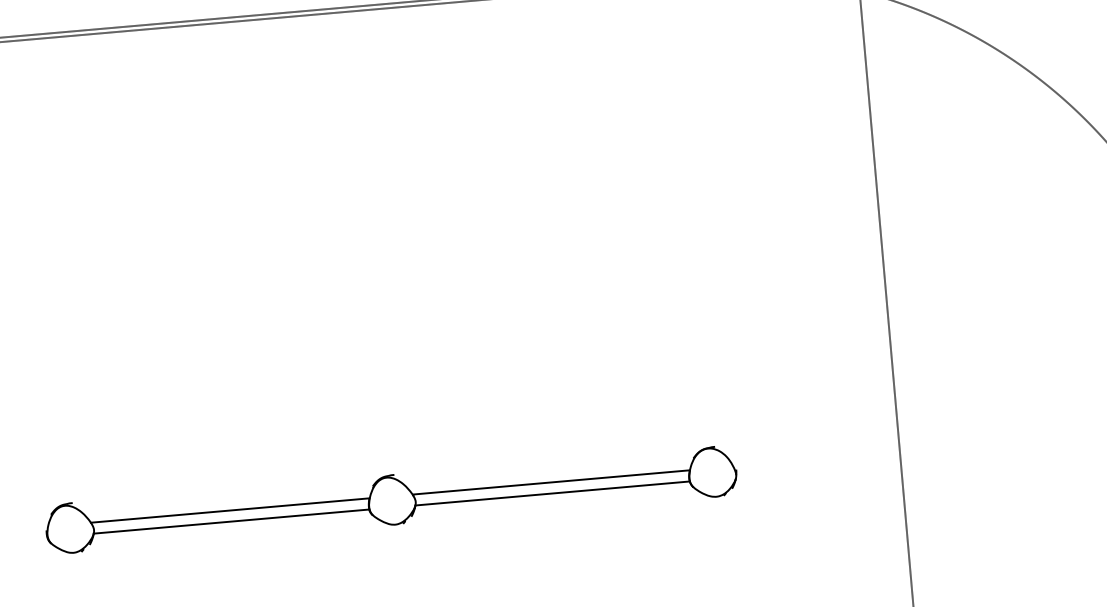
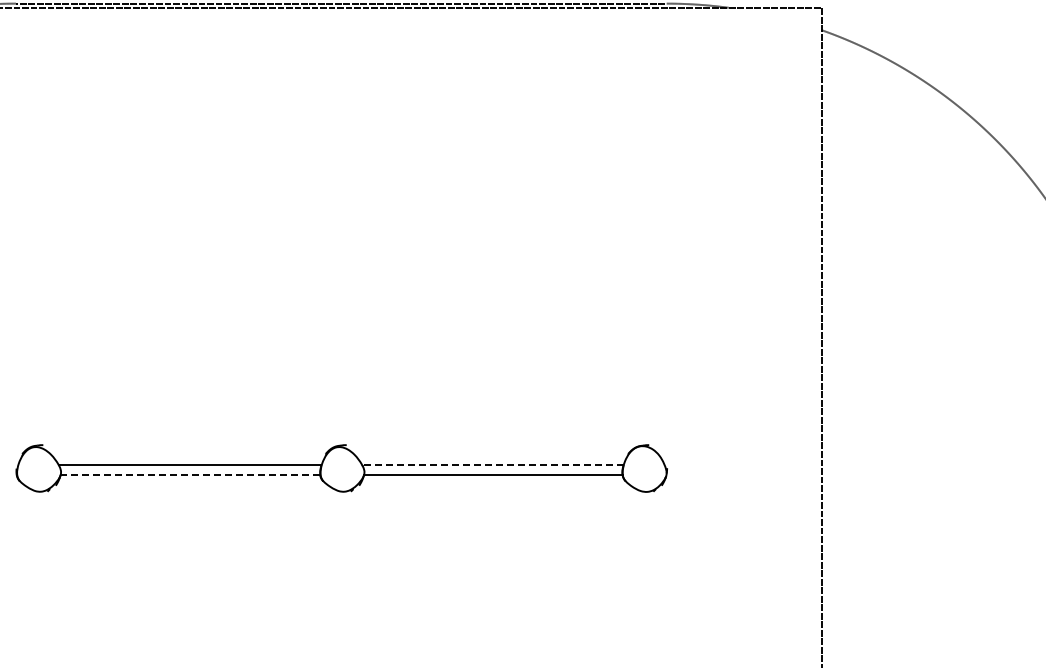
line: (550, 482) -> (492, 465), solid -> dashed
line: (231, 521) -> (190, 475), solid -> dashed

